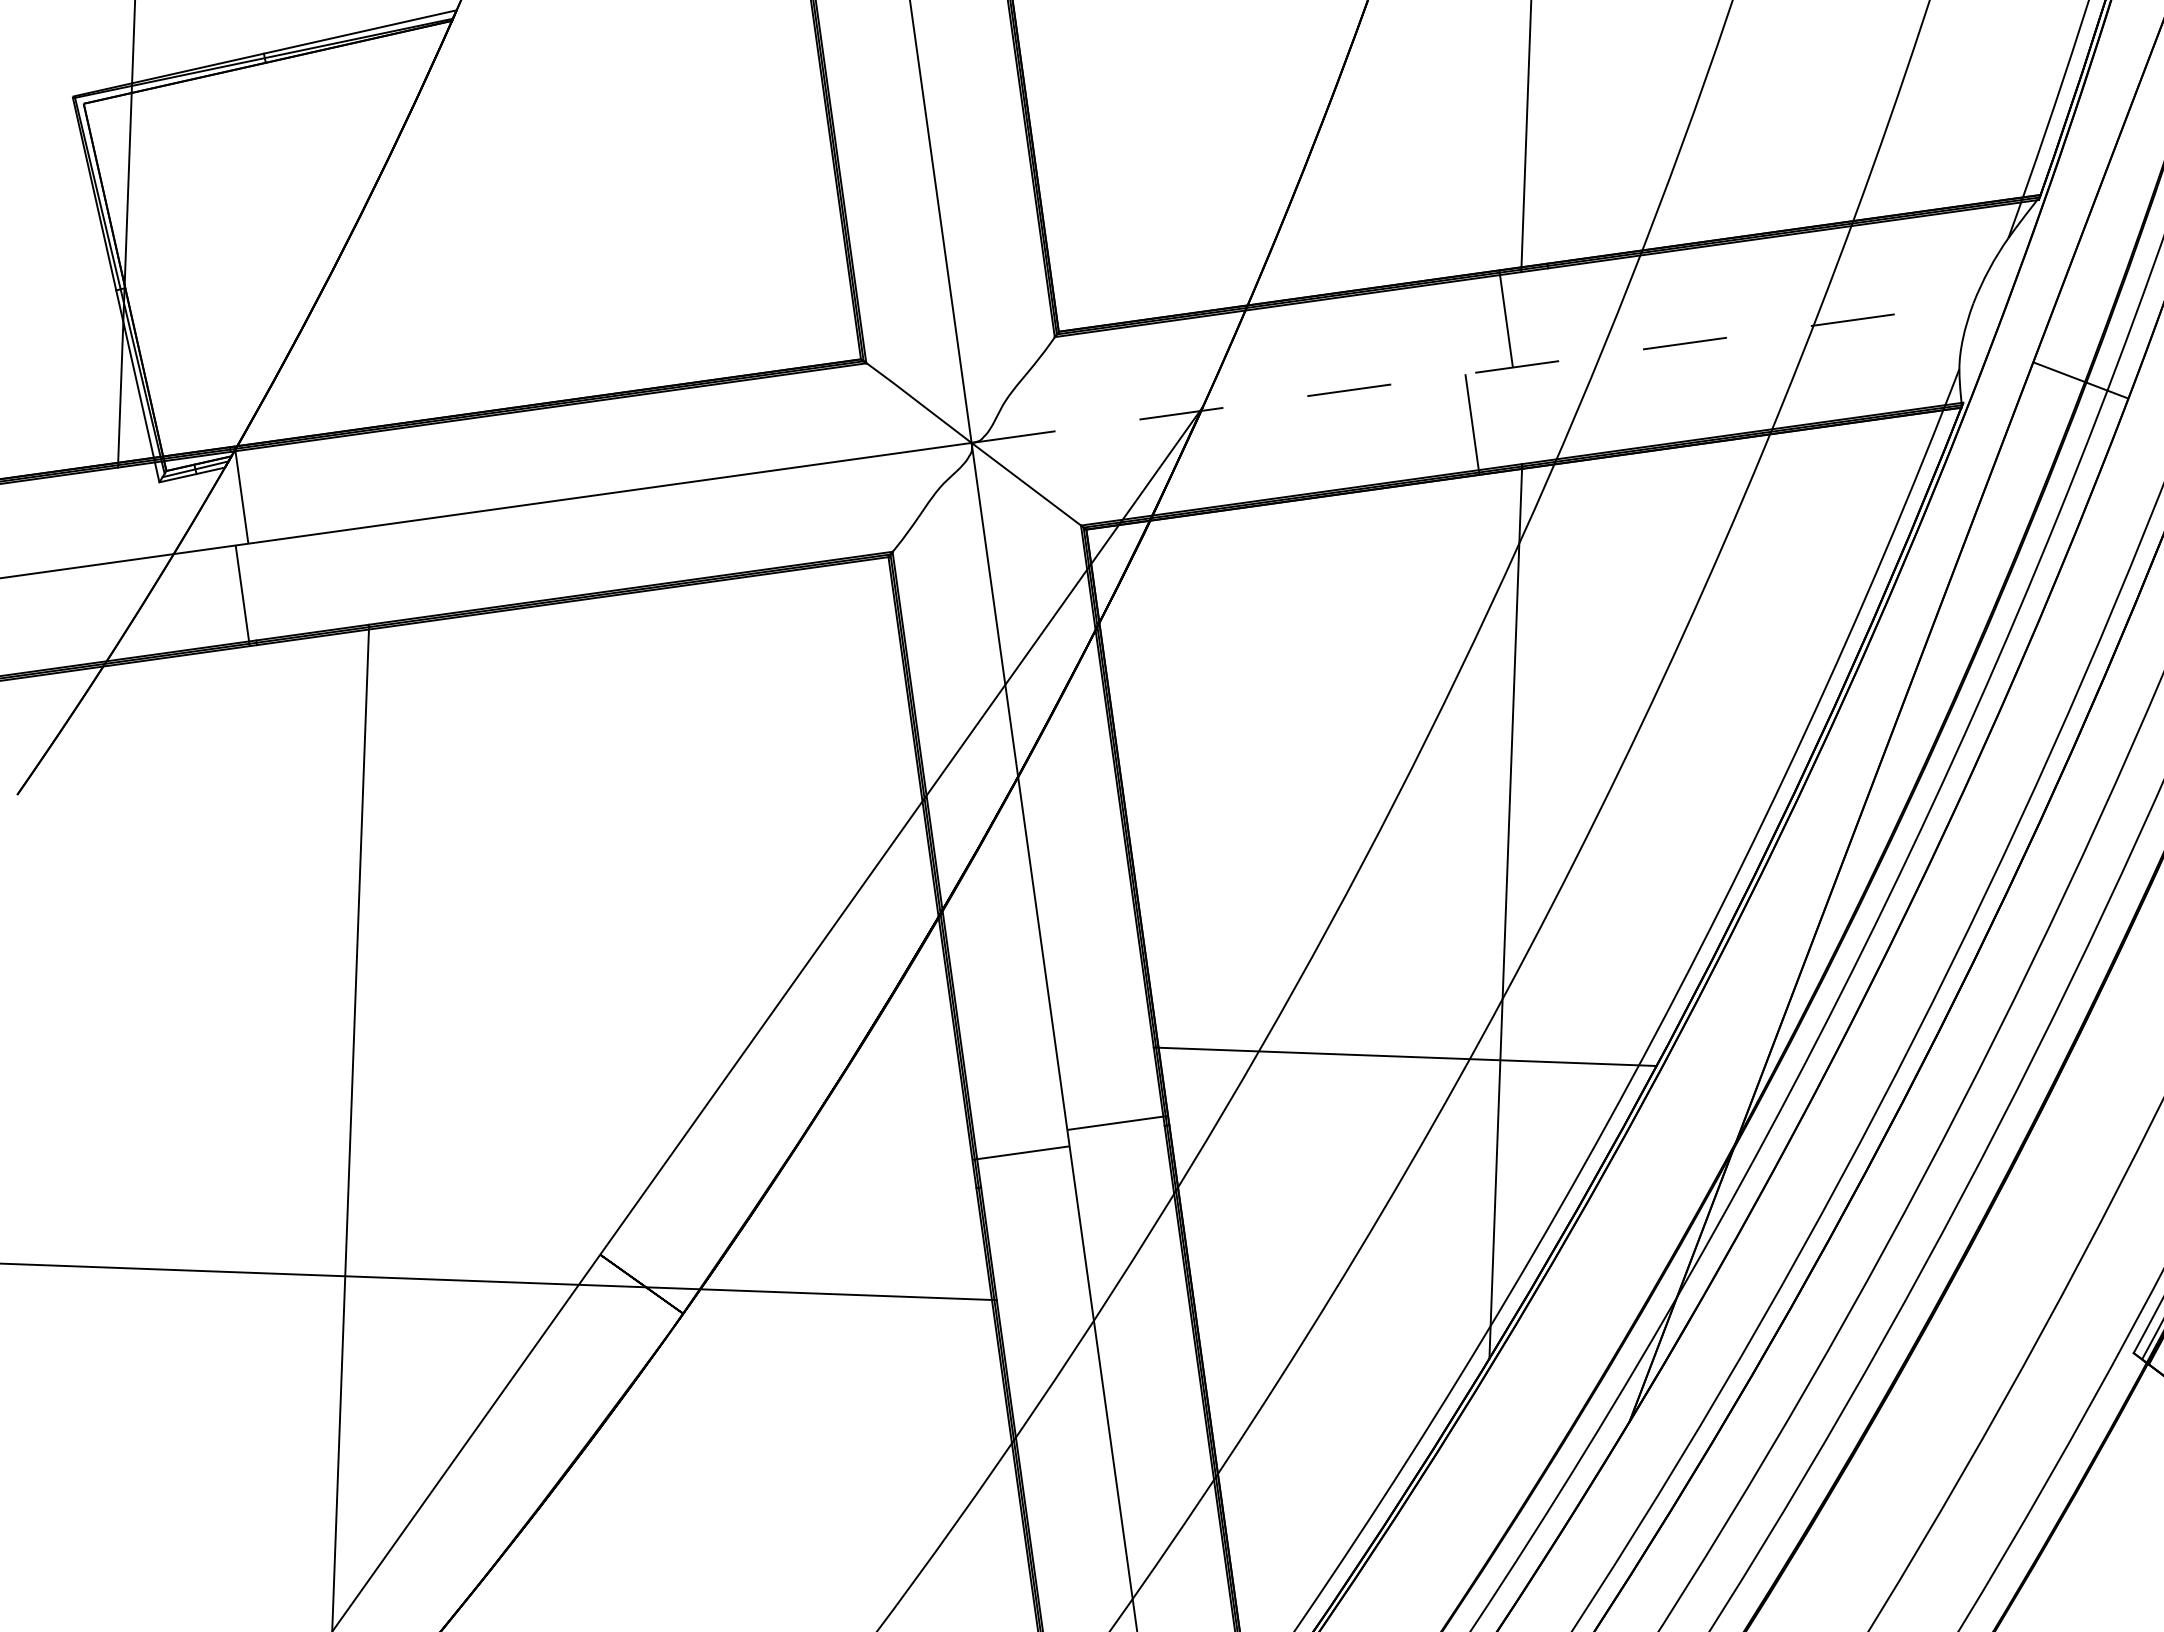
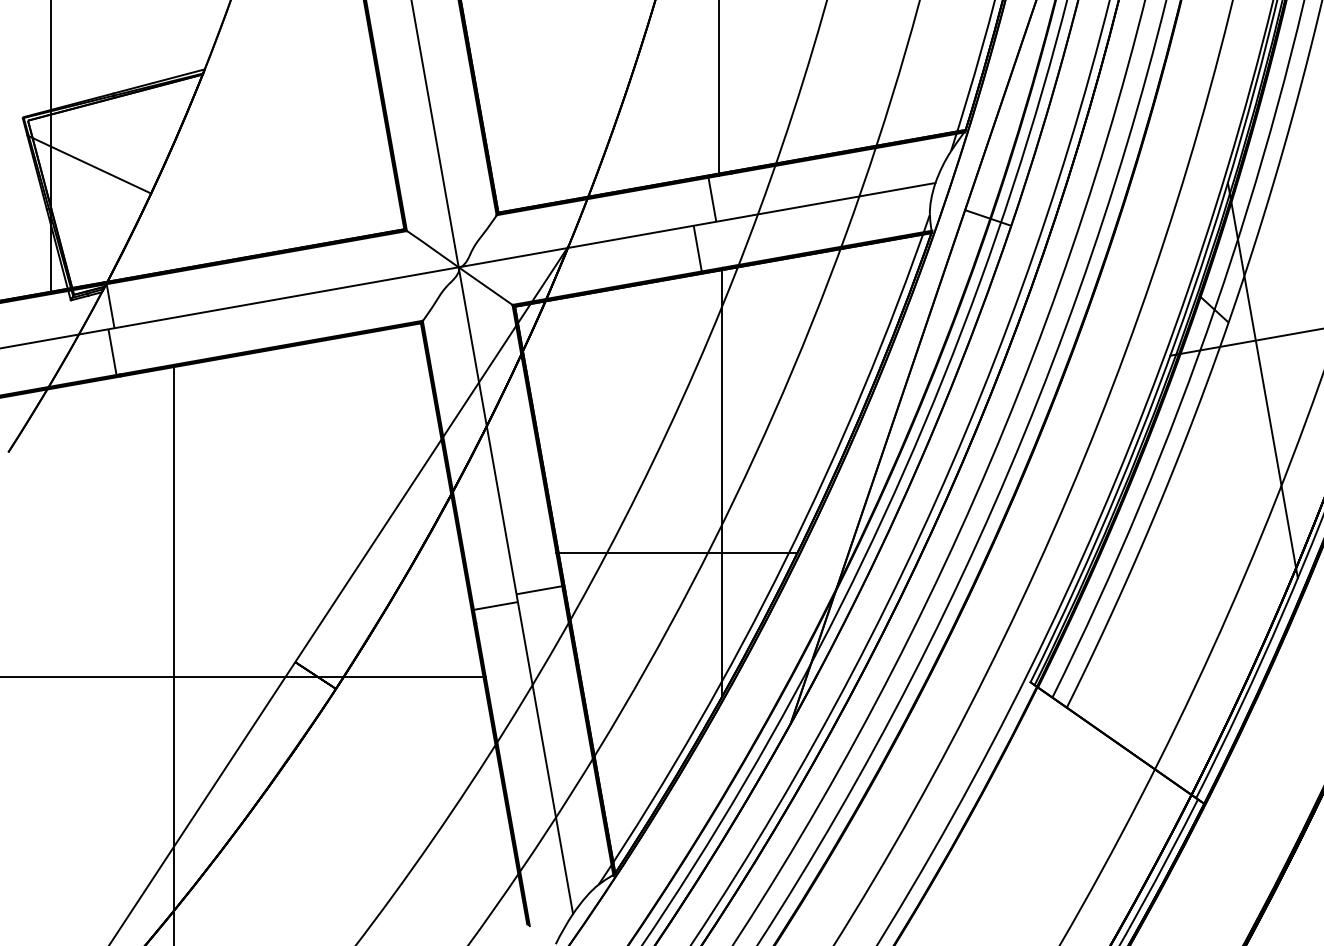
line: (208, 199) -> (89, 164), added
line: (1473, 373) -> (697, 225), dashed -> solid

